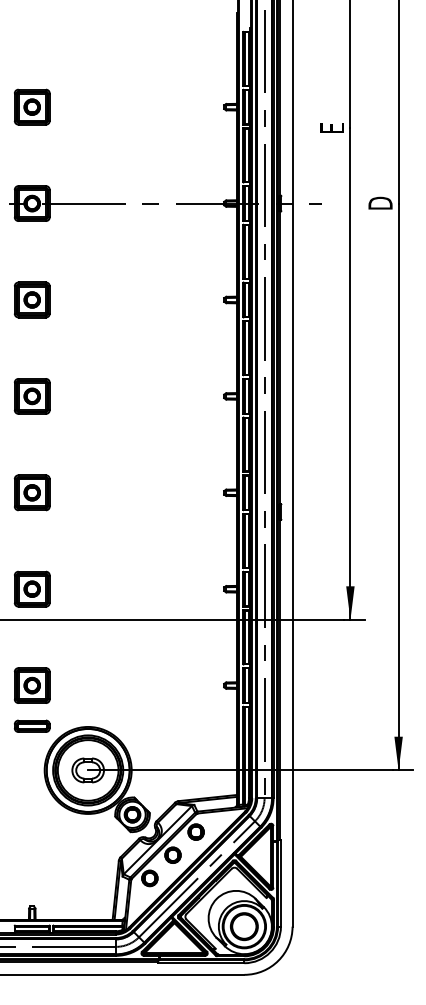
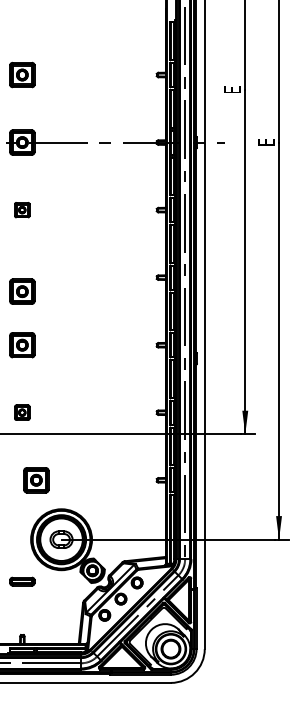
text: (380, 202) -> (266, 141), D -> E
part: (31, 299) -> (21, 209), size x0.6
part: (31, 396) -> (21, 291), moved
part: (31, 588) -> (21, 412), size x0.6
part: (31, 685) -> (35, 480), moved
part: (31, 725) -> (21, 581), moved

